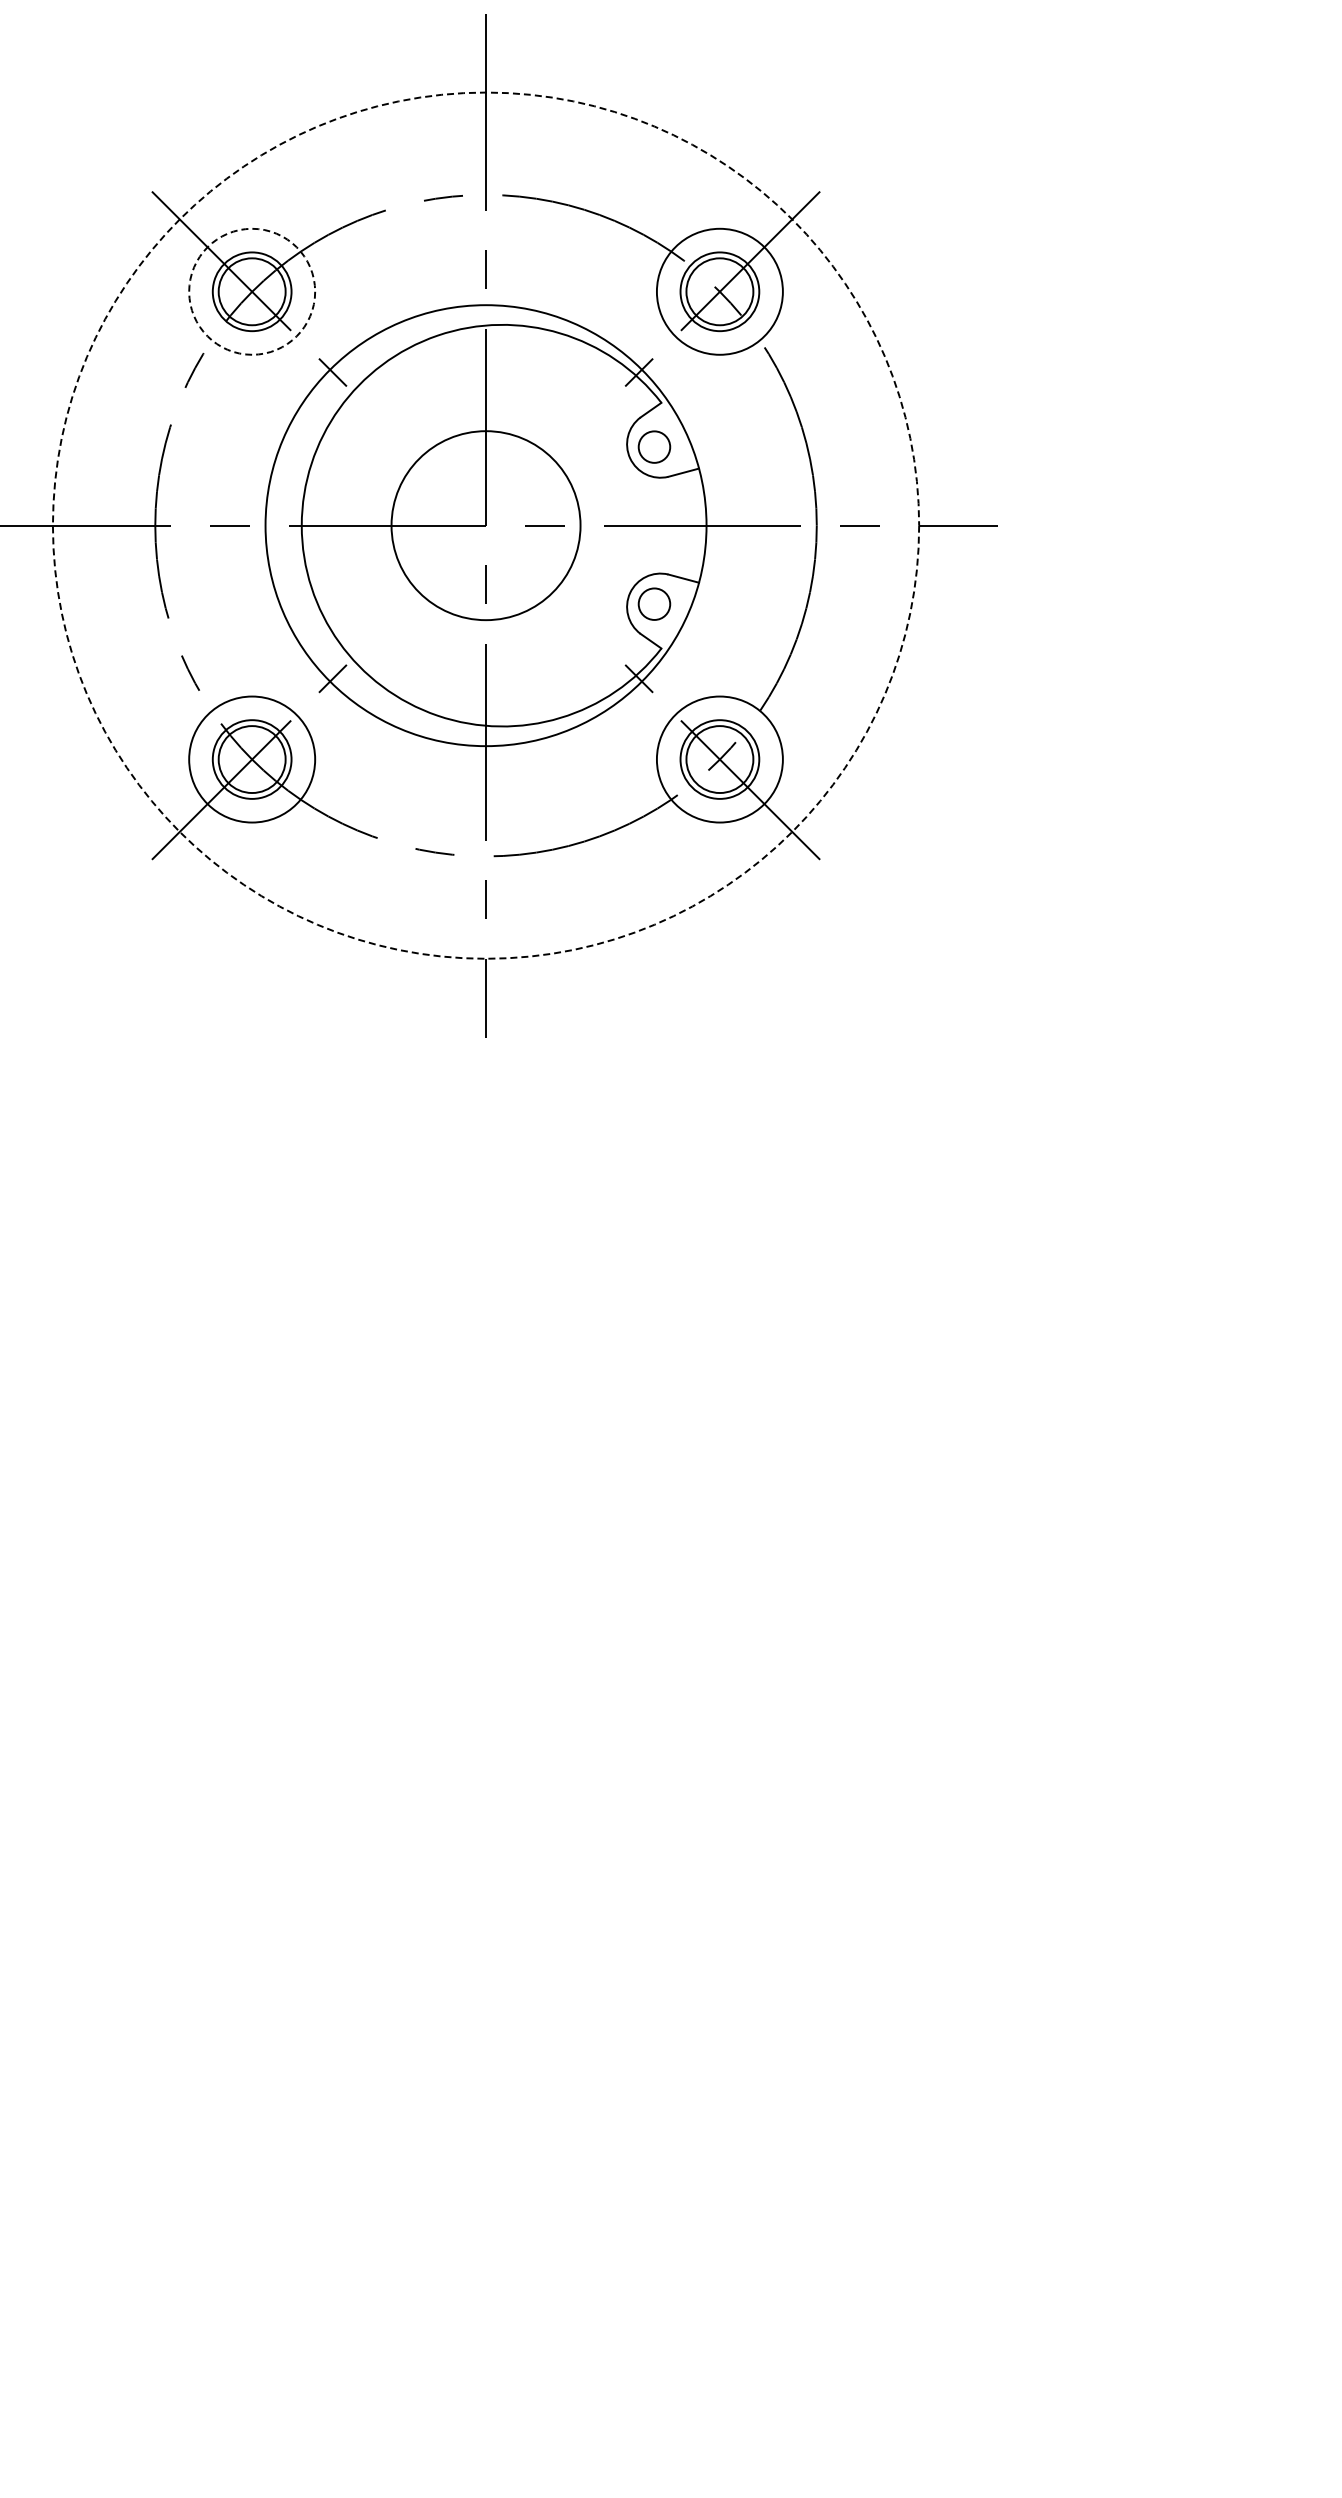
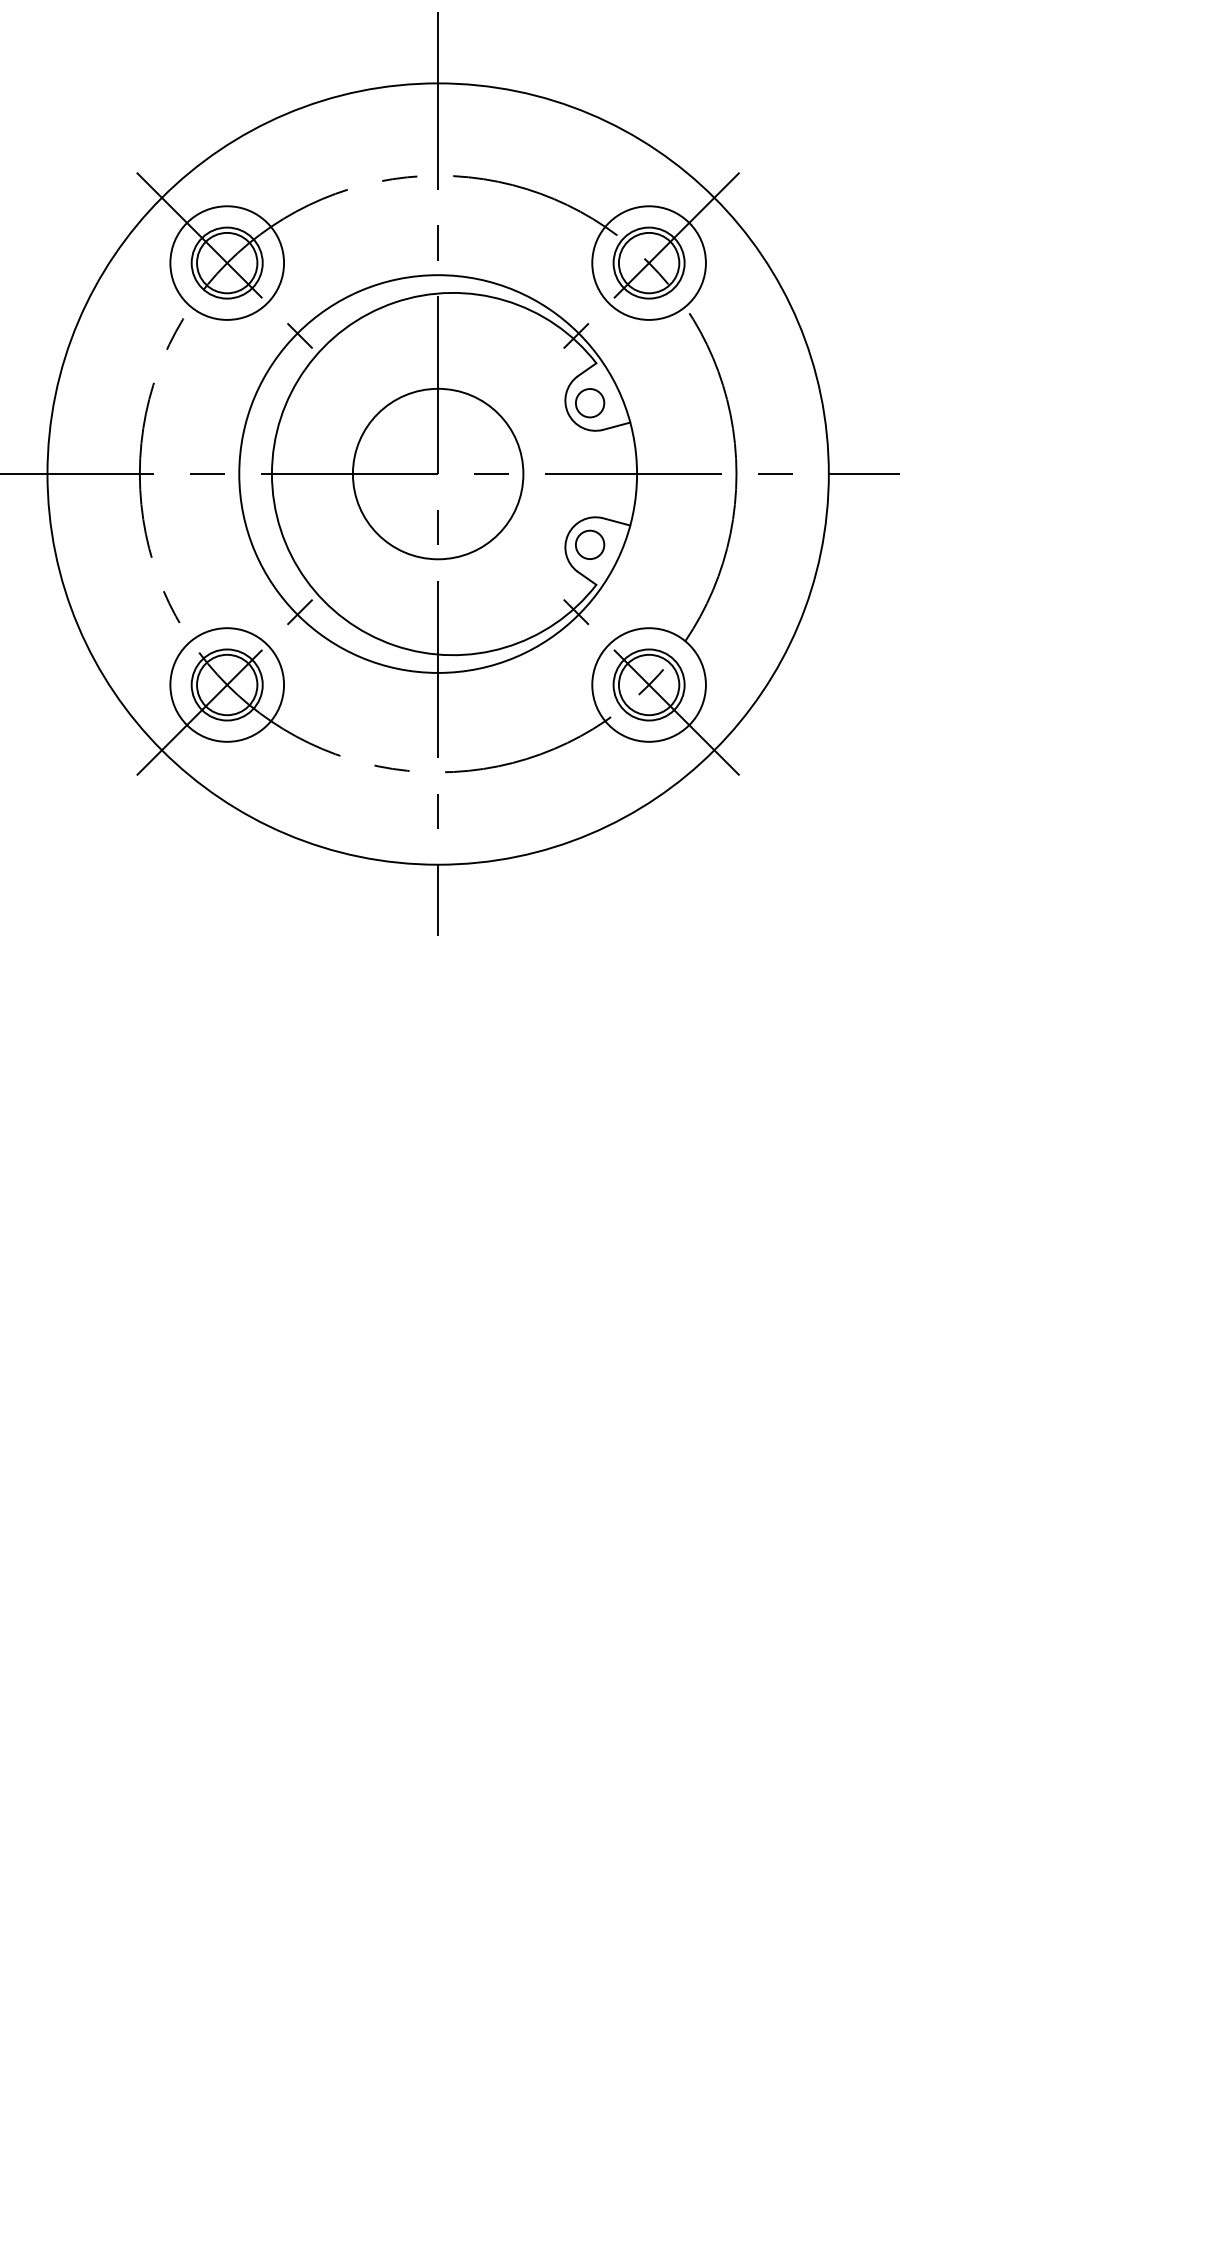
circle: (252, 291) -> (227, 262), dashed -> solid
circle: (485, 525) -> (437, 473), dashed -> solid

